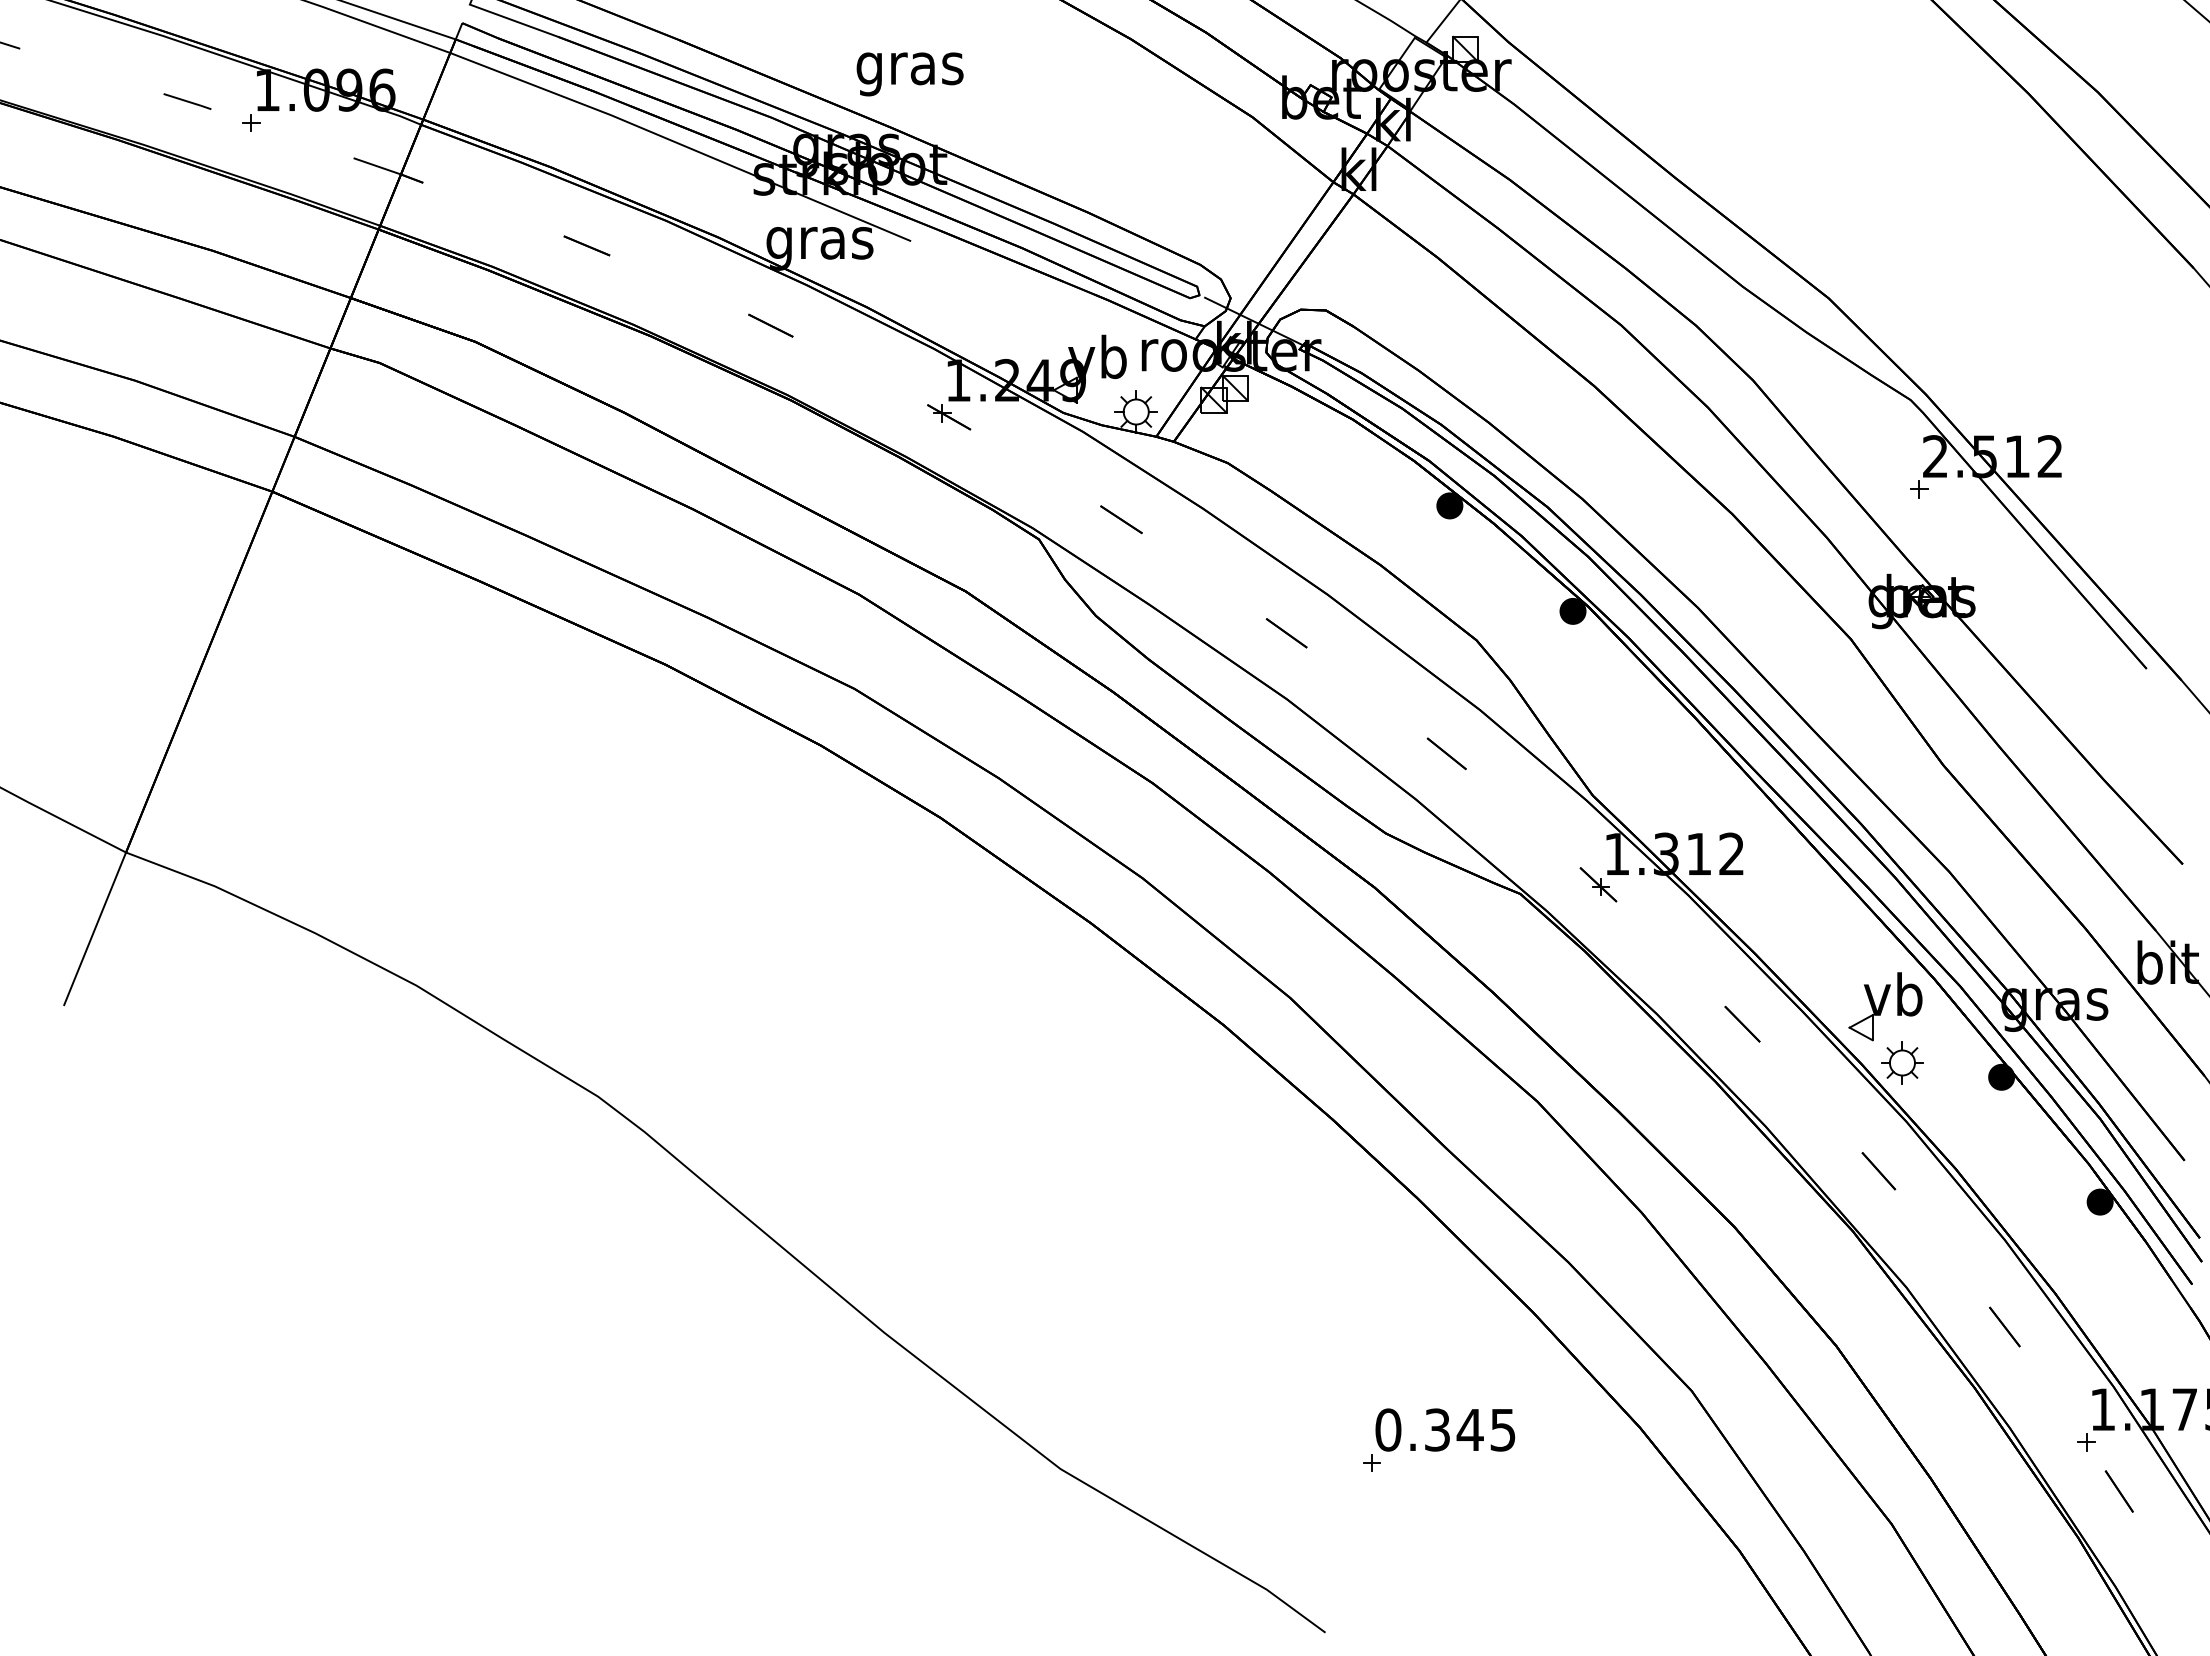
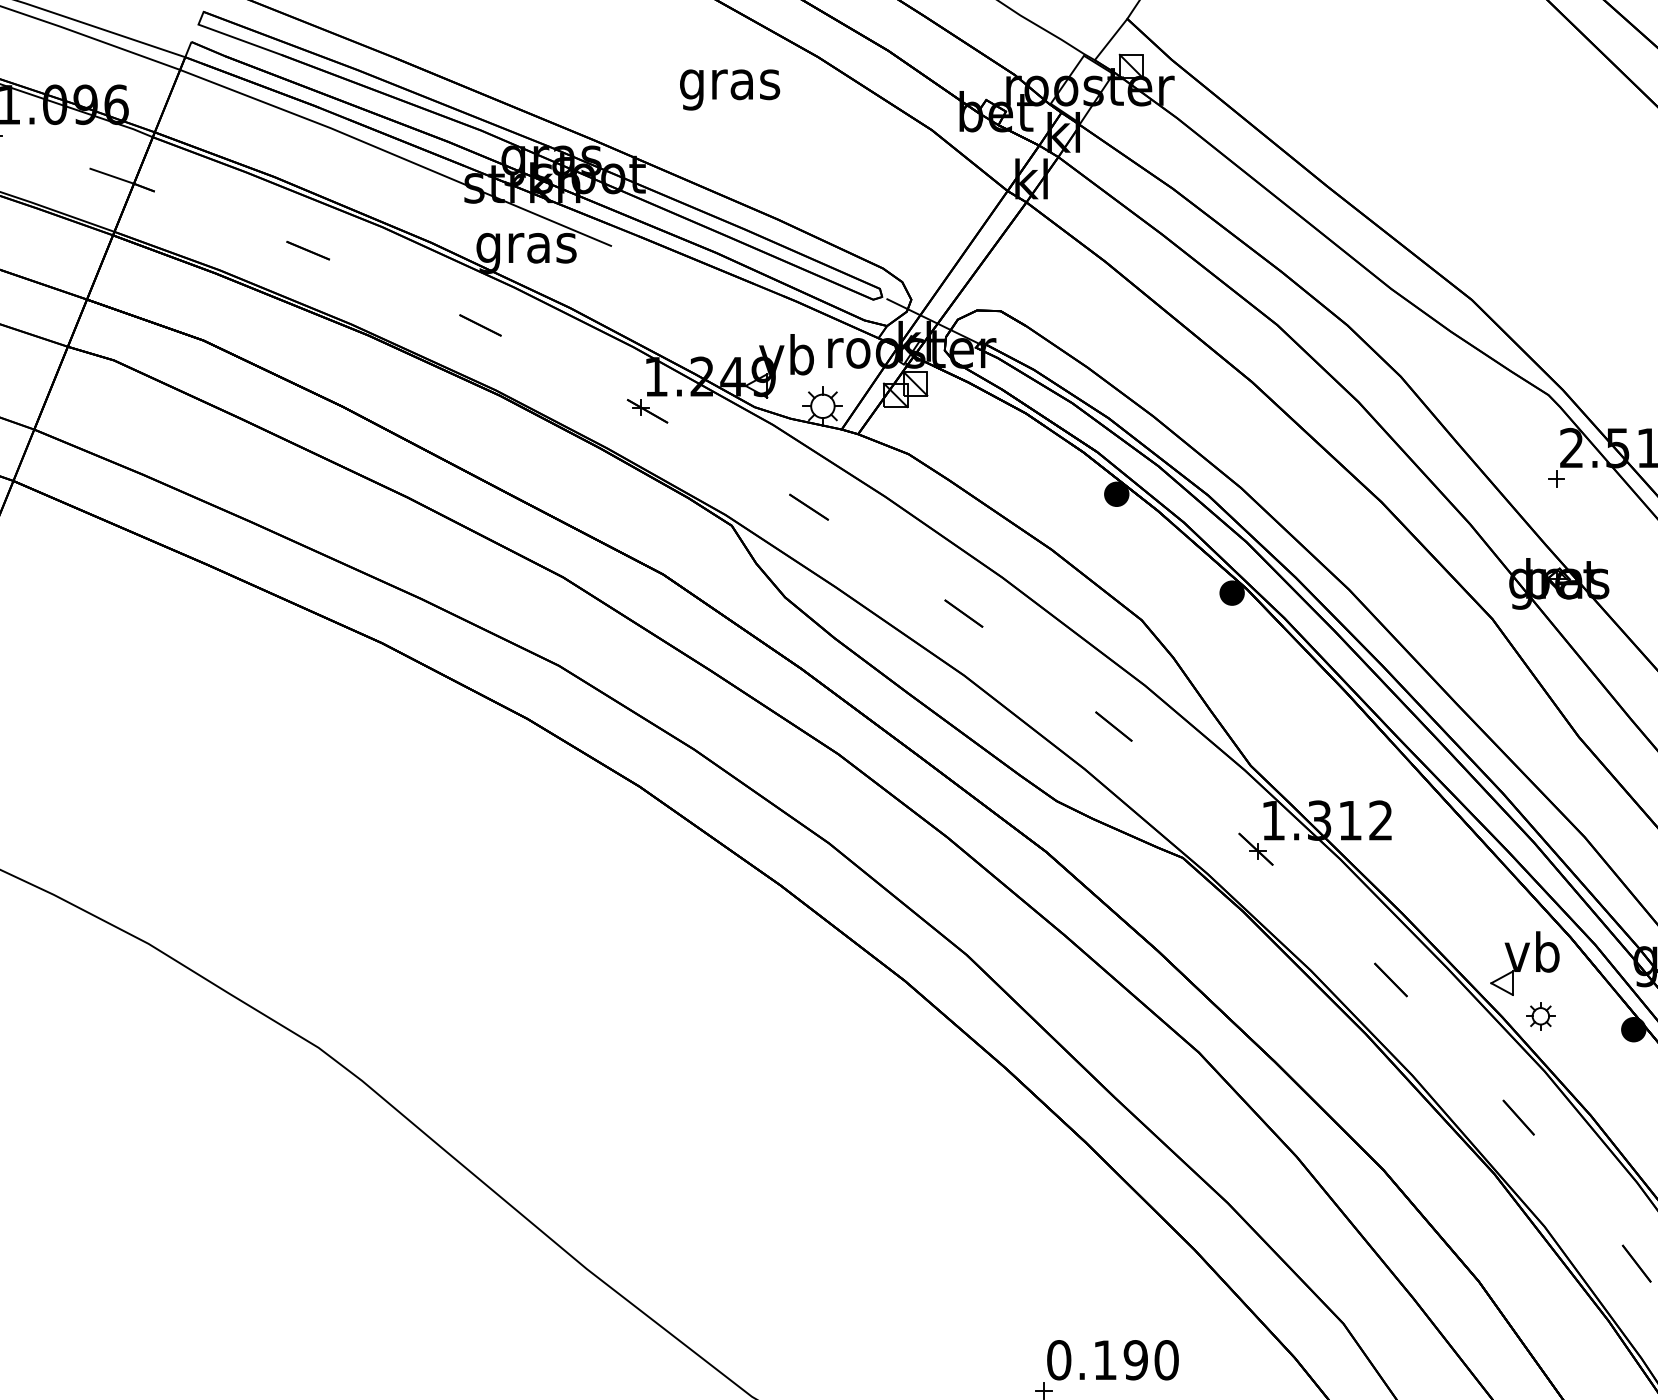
text: (909, 74) -> (729, 90), moved
part: (1902, 1062) -> (1540, 1015), size x0.7
text: (1470, 1429) -> (1136, 1359), 0.345 -> 0.190

